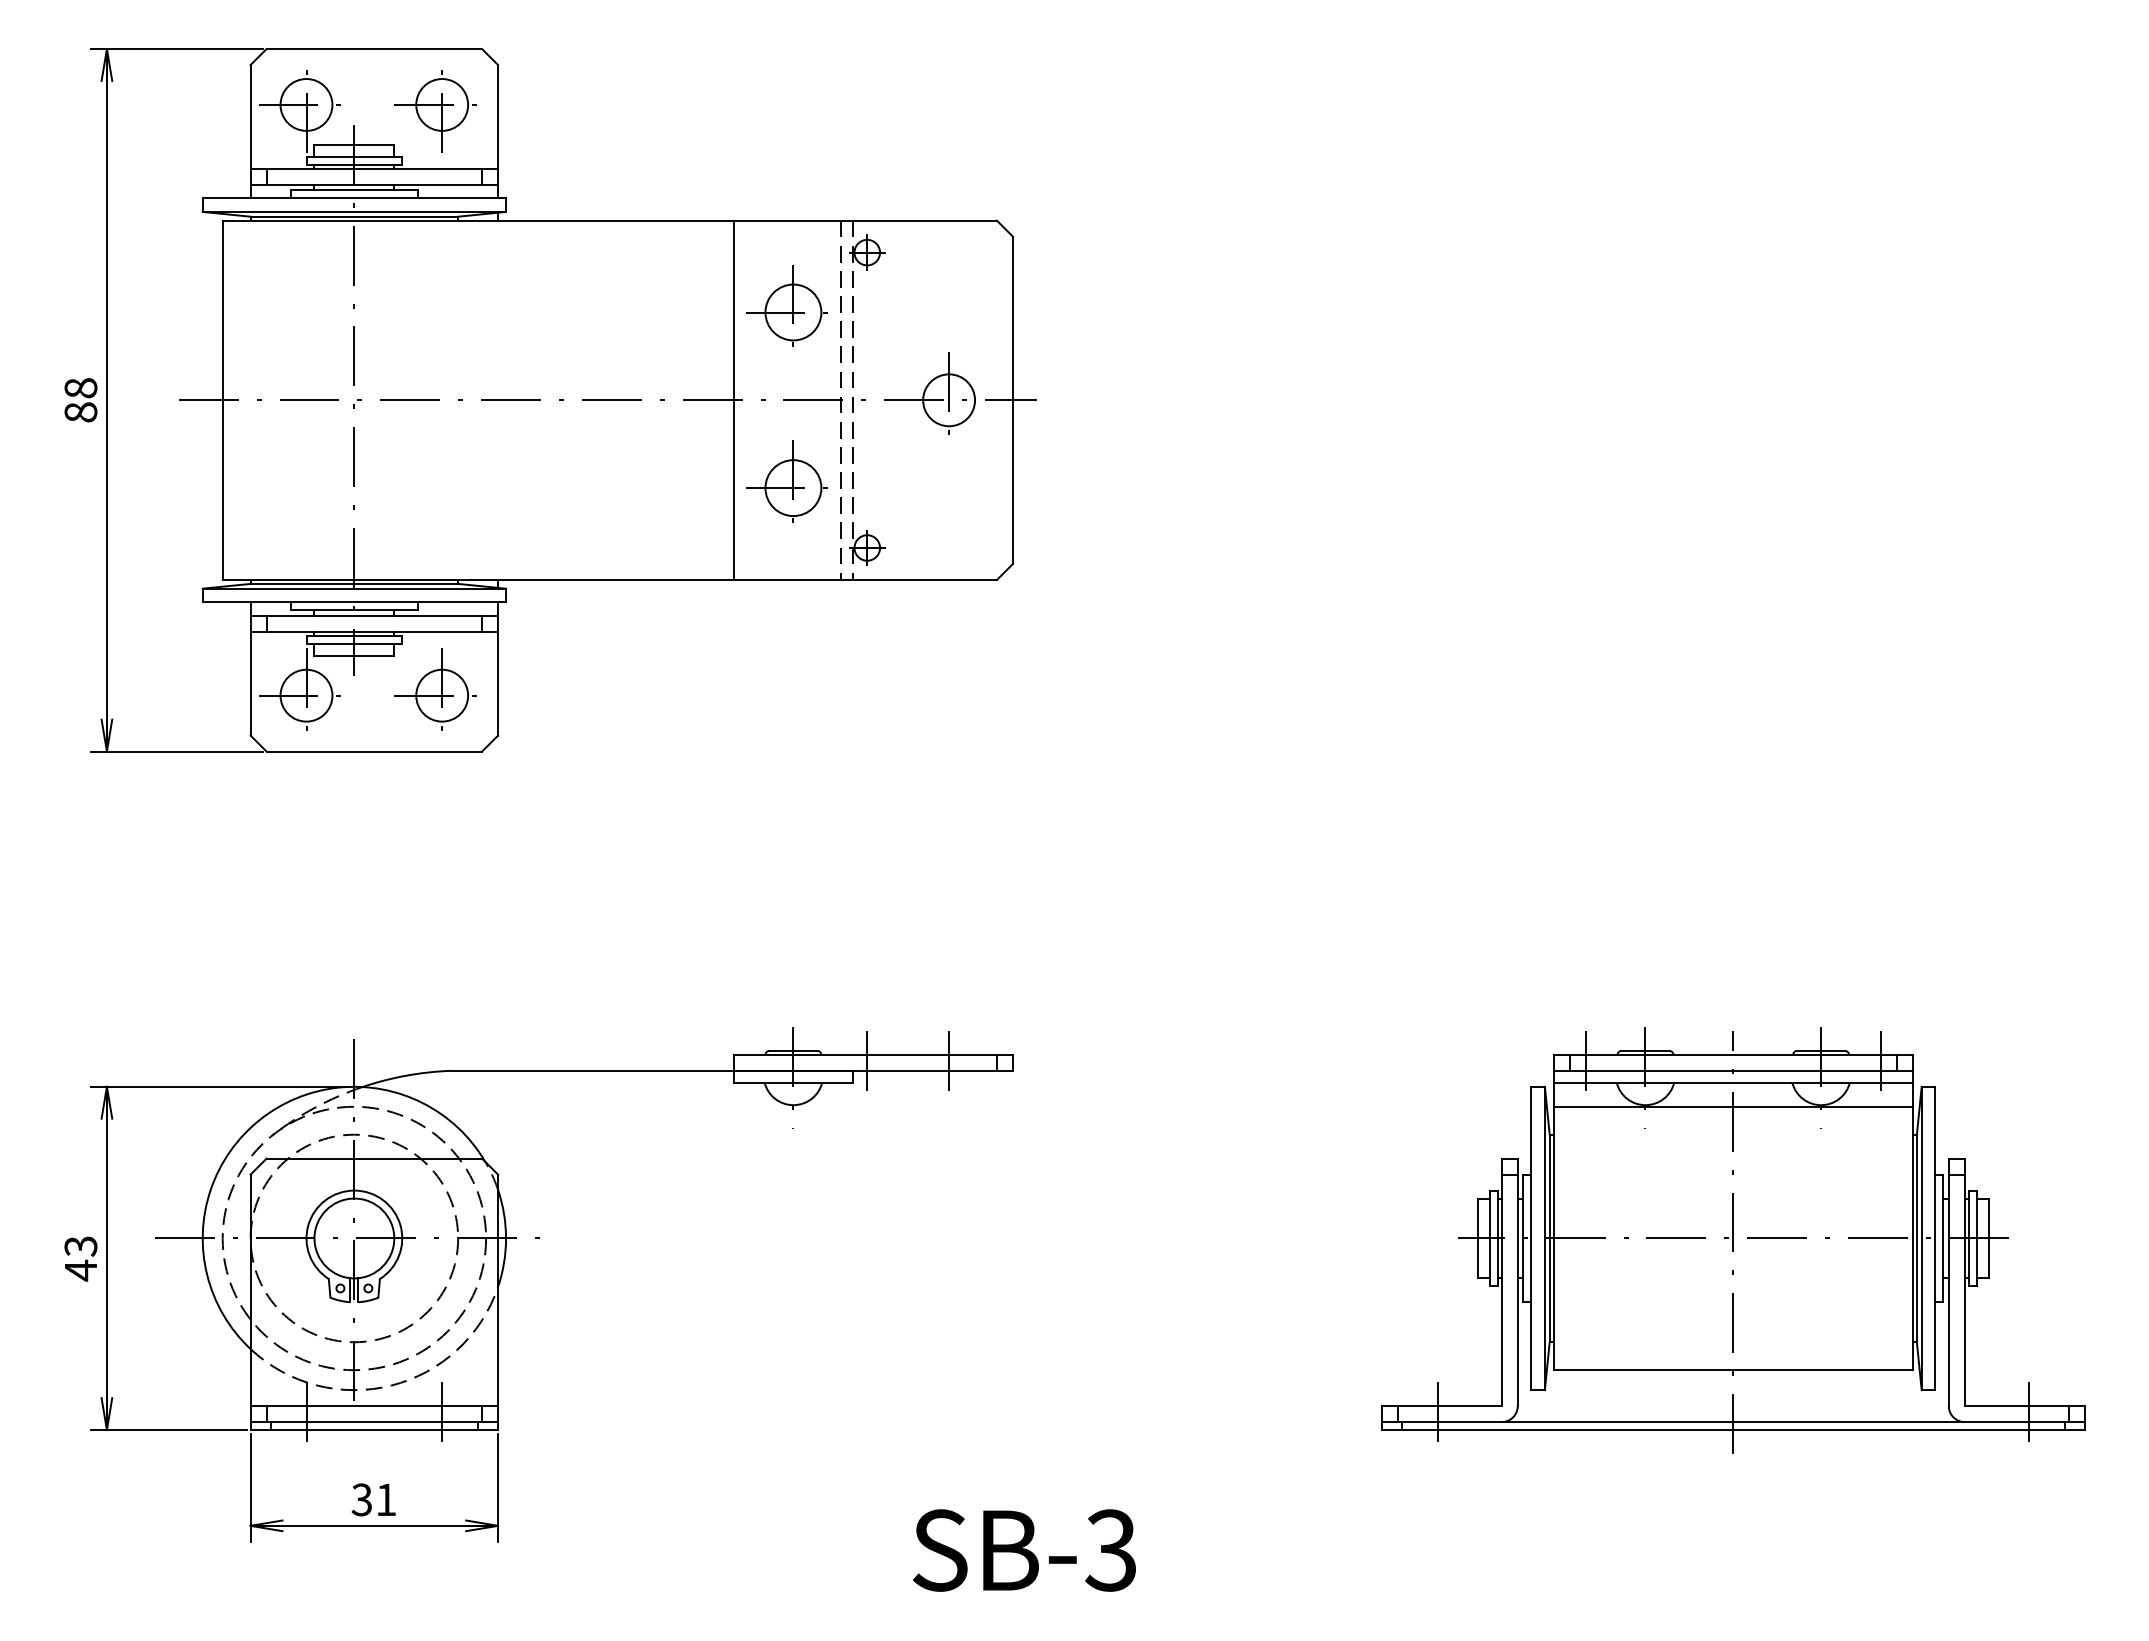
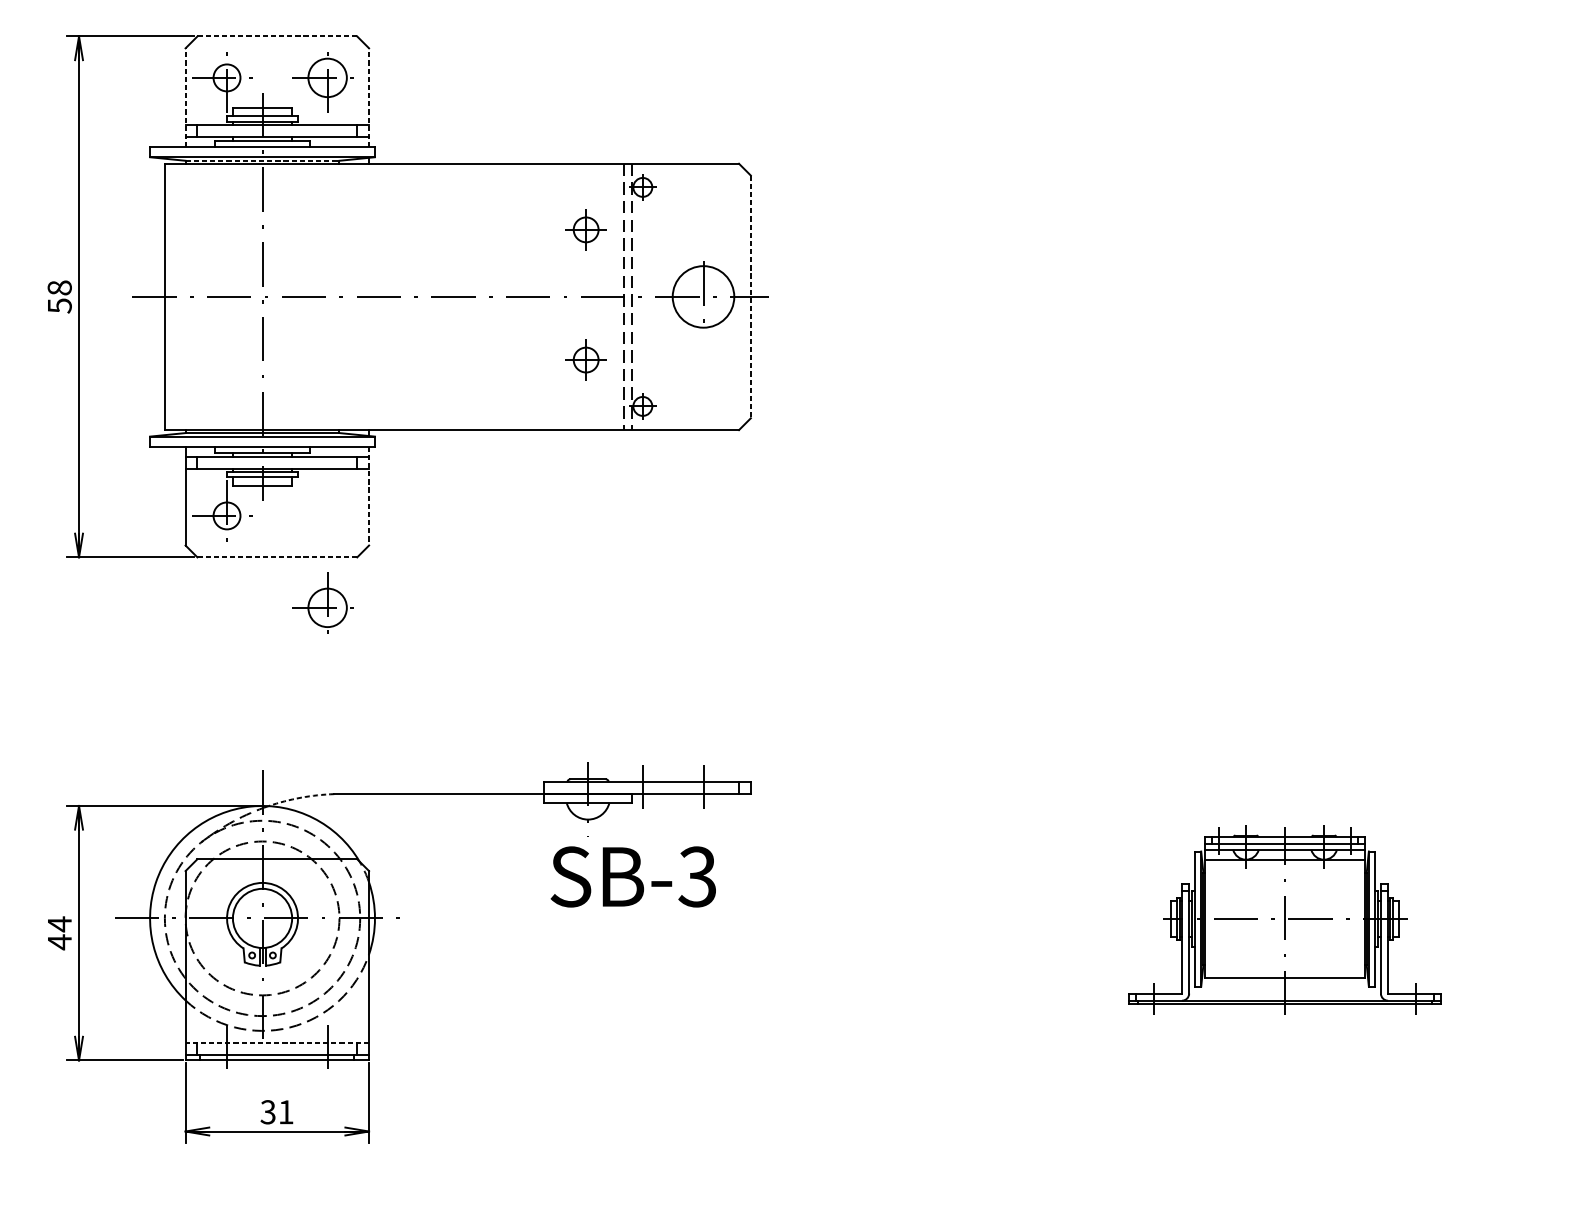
line: (374, 49) -> (277, 36), solid -> dashed
circle: (306, 104) -> (227, 77), size x0.7
line: (250, 131) -> (185, 97), solid -> dashed
line: (498, 131) -> (369, 97), solid -> dashed
line: (354, 216) -> (262, 160), solid -> dashed
part: (786, 305) -> (582, 226), size x0.6
line: (733, 399) -> (543, 296), removed
circle: (949, 400) -> (703, 297), size x1.6
line: (1012, 400) -> (750, 297), solid -> dashed
text: (80, 412) -> (59, 305), 88 -> 58
part: (786, 481) -> (582, 357), size x0.6
line: (498, 668) -> (369, 495), solid -> dashed
part: (435, 689) -> (322, 603), moved
circle: (306, 695) -> (227, 515), size x0.7
line: (374, 751) -> (277, 557), solid -> dashed
arc: (406, 1075) -> (301, 797), solid -> dashed
part: (1733, 1240) -> (1285, 919), size x0.6
text: (80, 1246) -> (59, 924), 43 -> 44
line: (374, 1406) -> (277, 1043), solid -> dashed
text: (1024, 1550) -> (633, 876), moved

